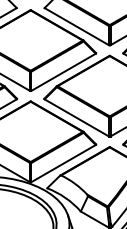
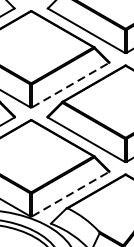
line: (64, 72) -> (71, 85), solid -> dashed
line: (64, 163) -> (71, 194), solid -> dashed

